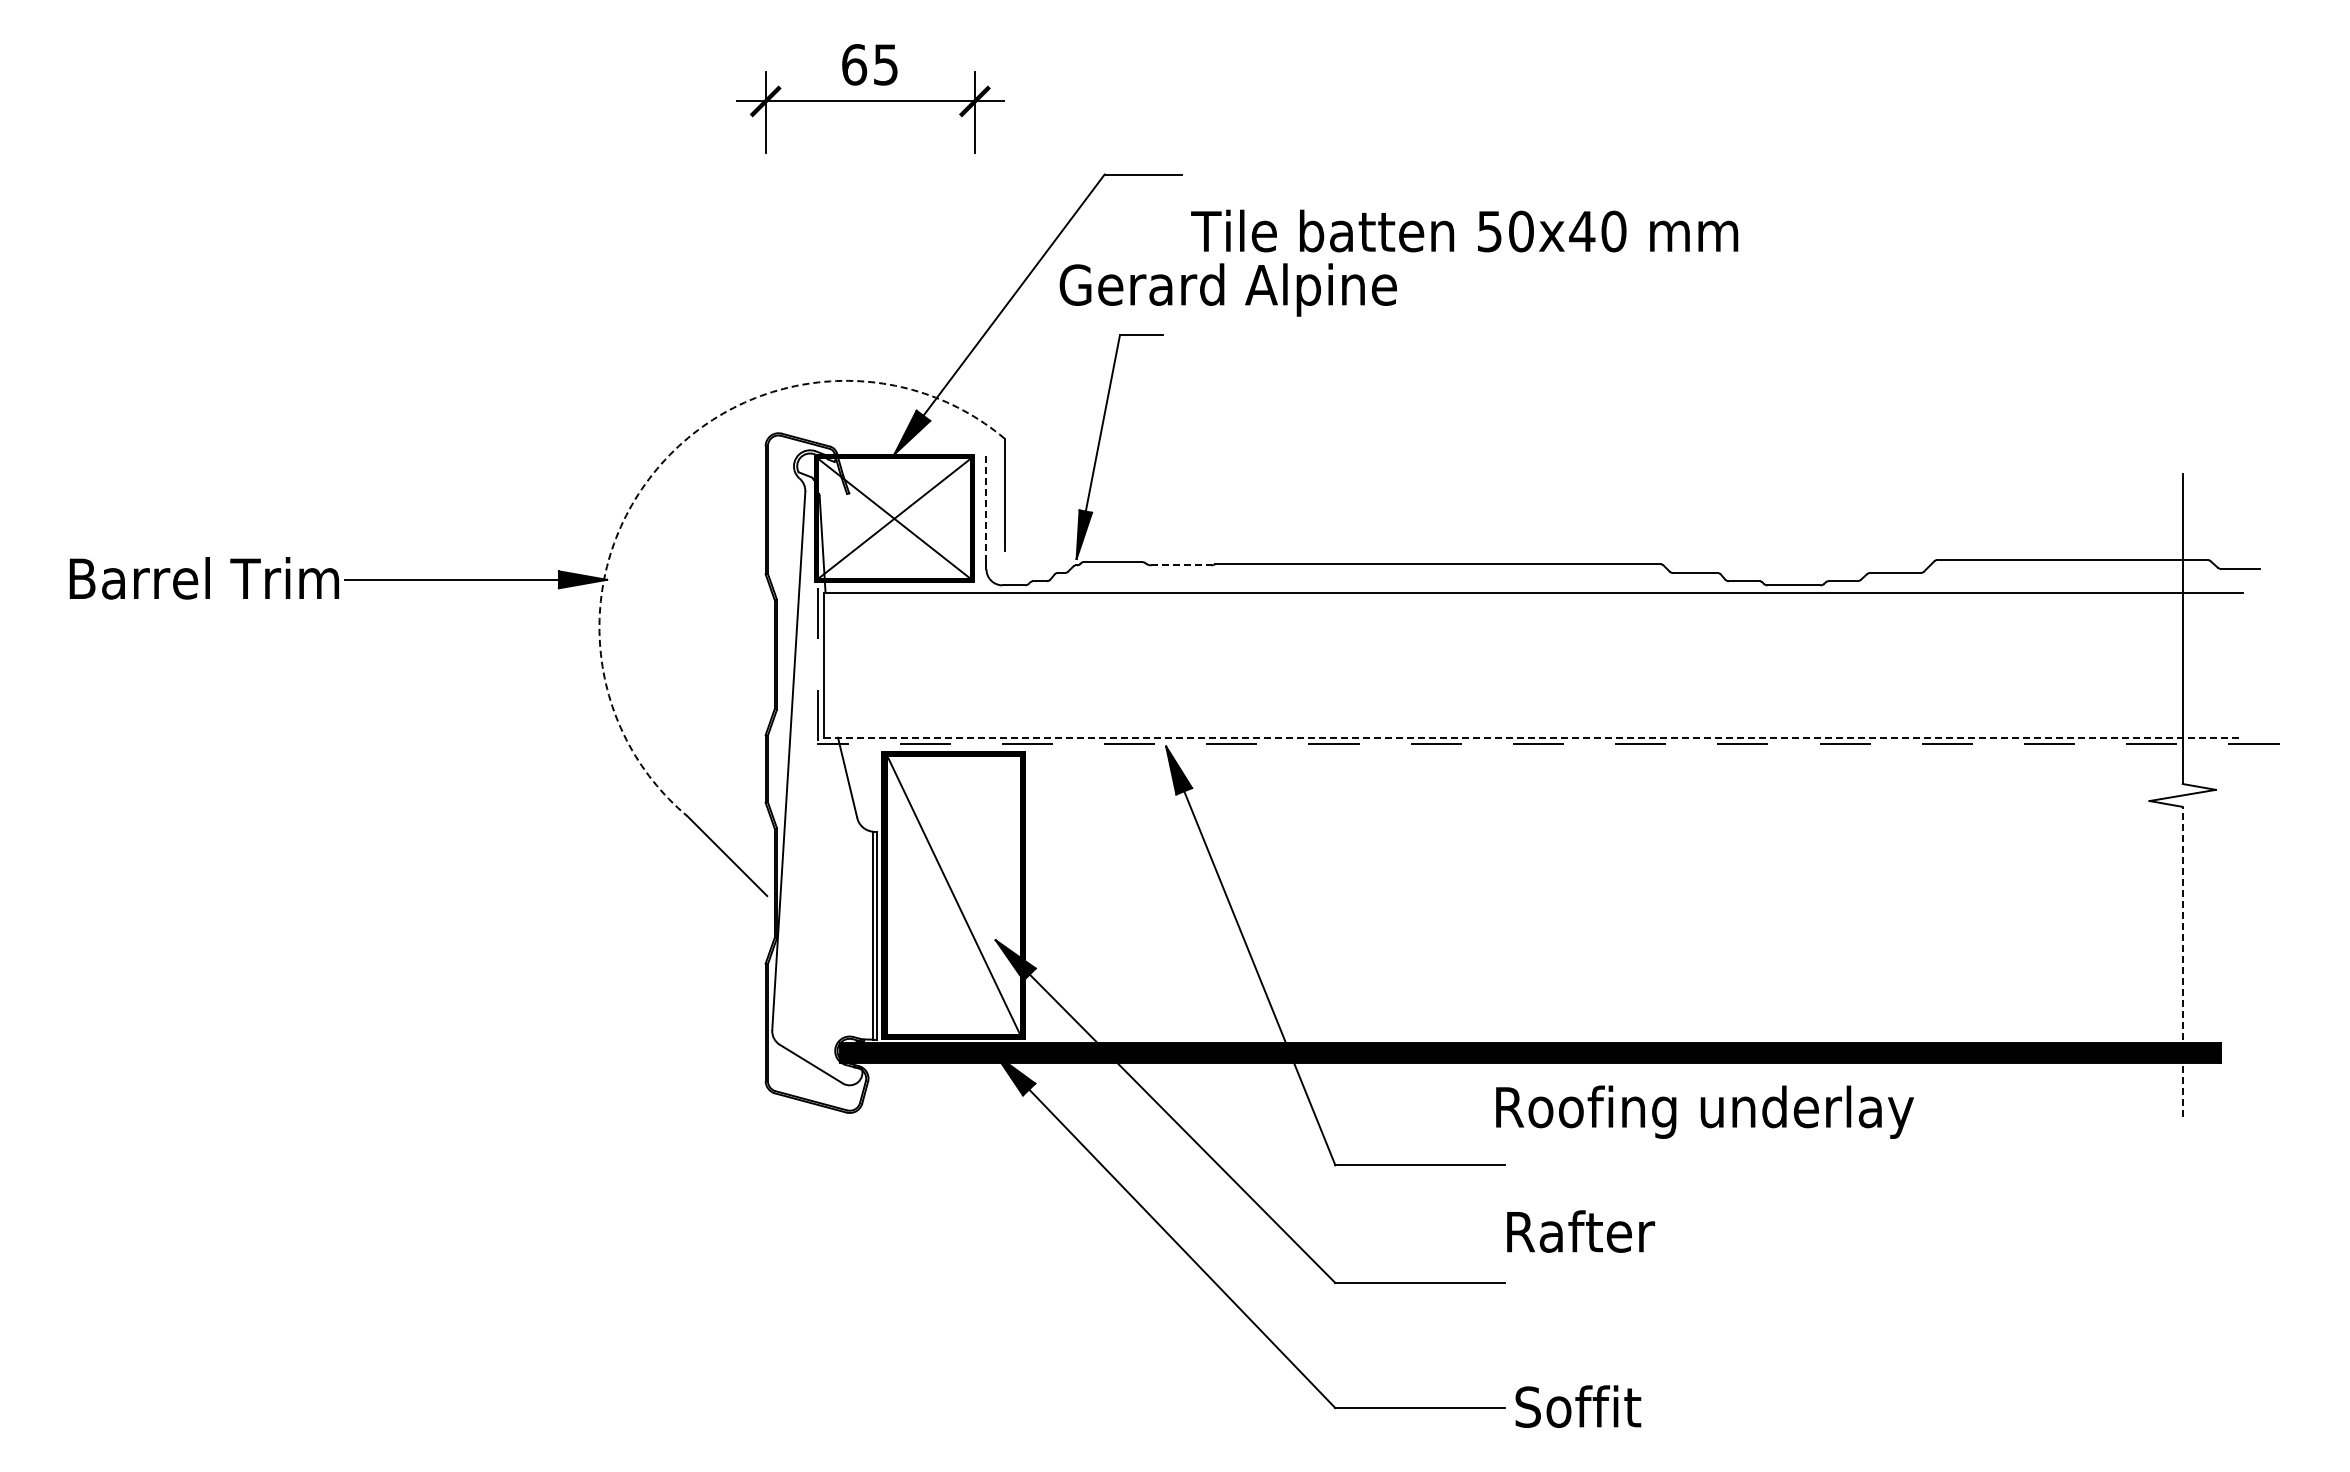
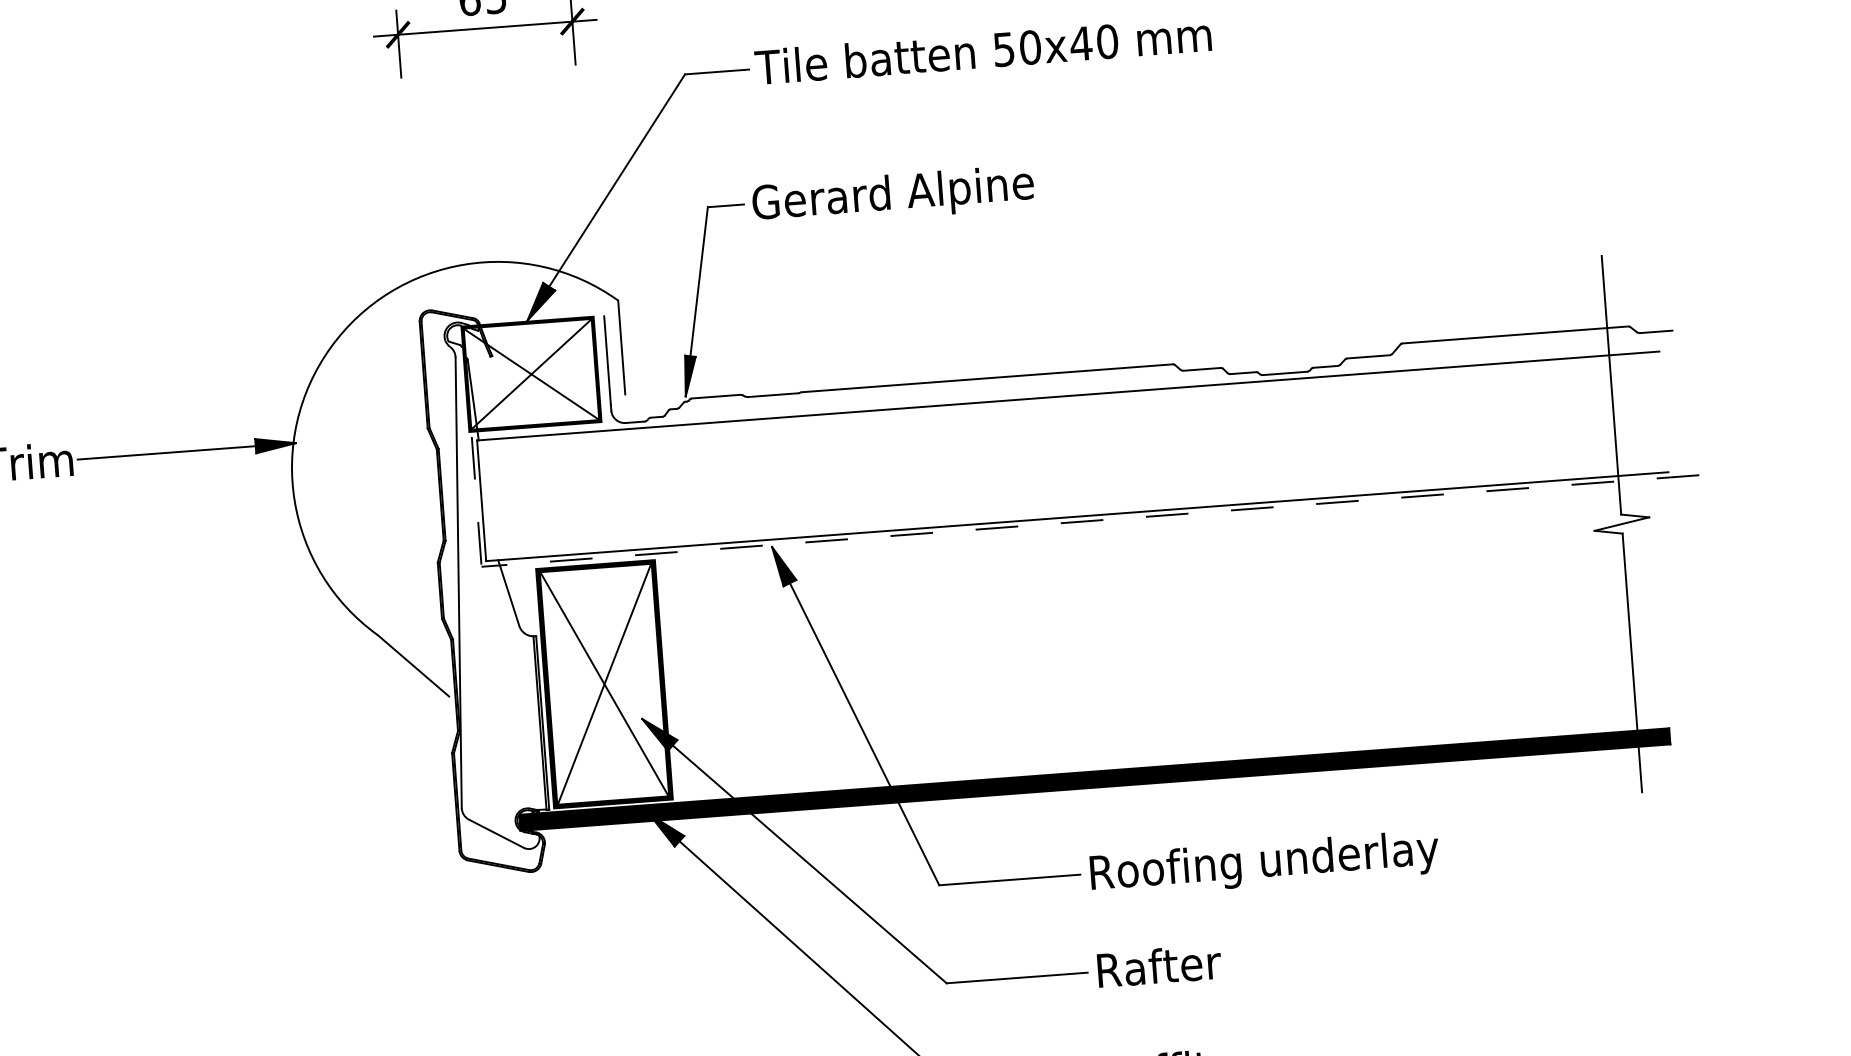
text: (1464, 230) -> (982, 50), moved
text: (1227, 289) -> (892, 196), moved
arc: (657, 468) -> (330, 347), dashed -> solid
line: (986, 509) -> (607, 360), dashed -> solid
line: (1181, 565) -> (773, 395), dashed -> solid
line: (1533, 737) -> (1077, 516), dashed -> solid
line: (953, 894) -> (604, 683), added
line: (2182, 961) -> (1632, 662), dashed -> solid
text: (1704, 1111) -> (1264, 863), moved
text: (1581, 1231) -> (1159, 965), moved

